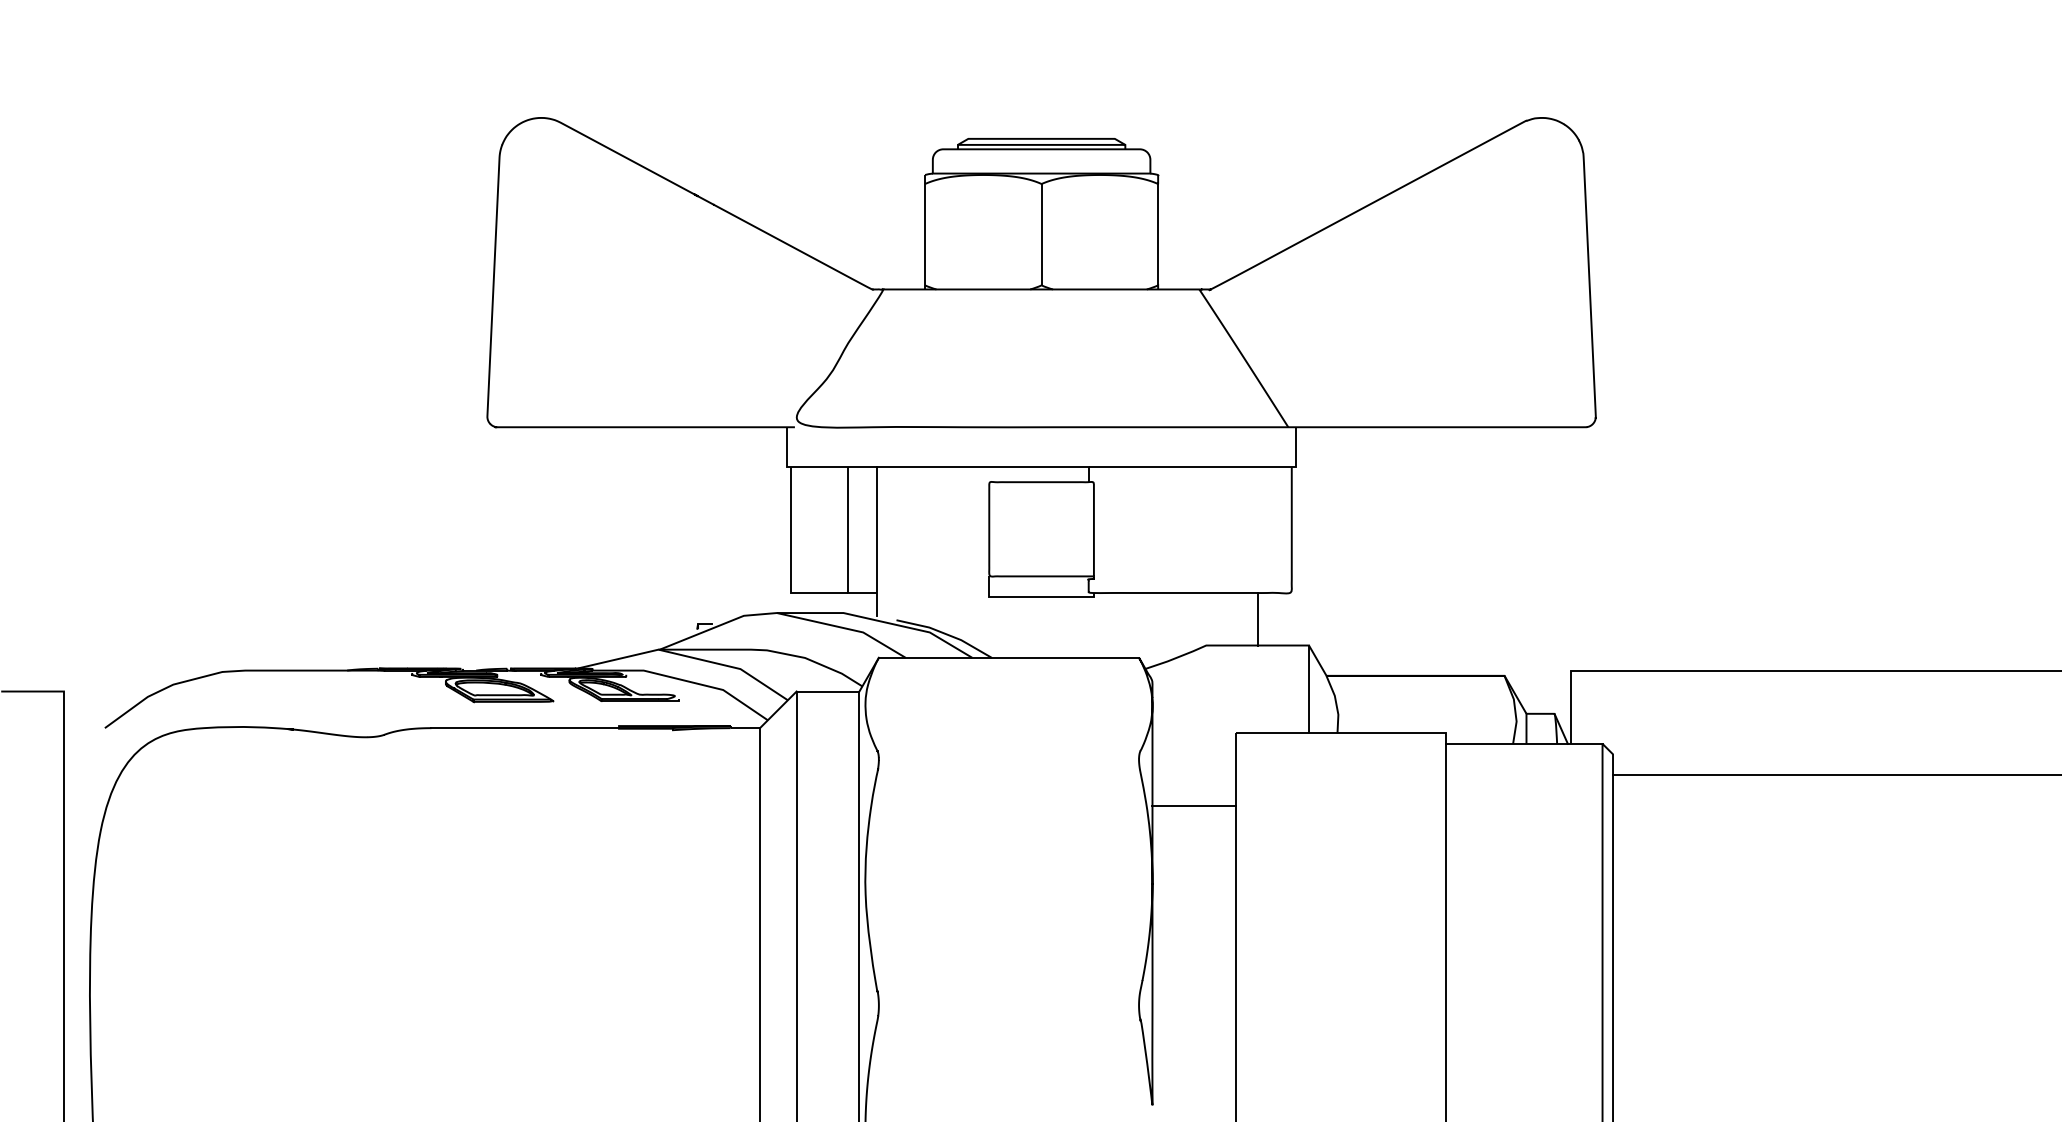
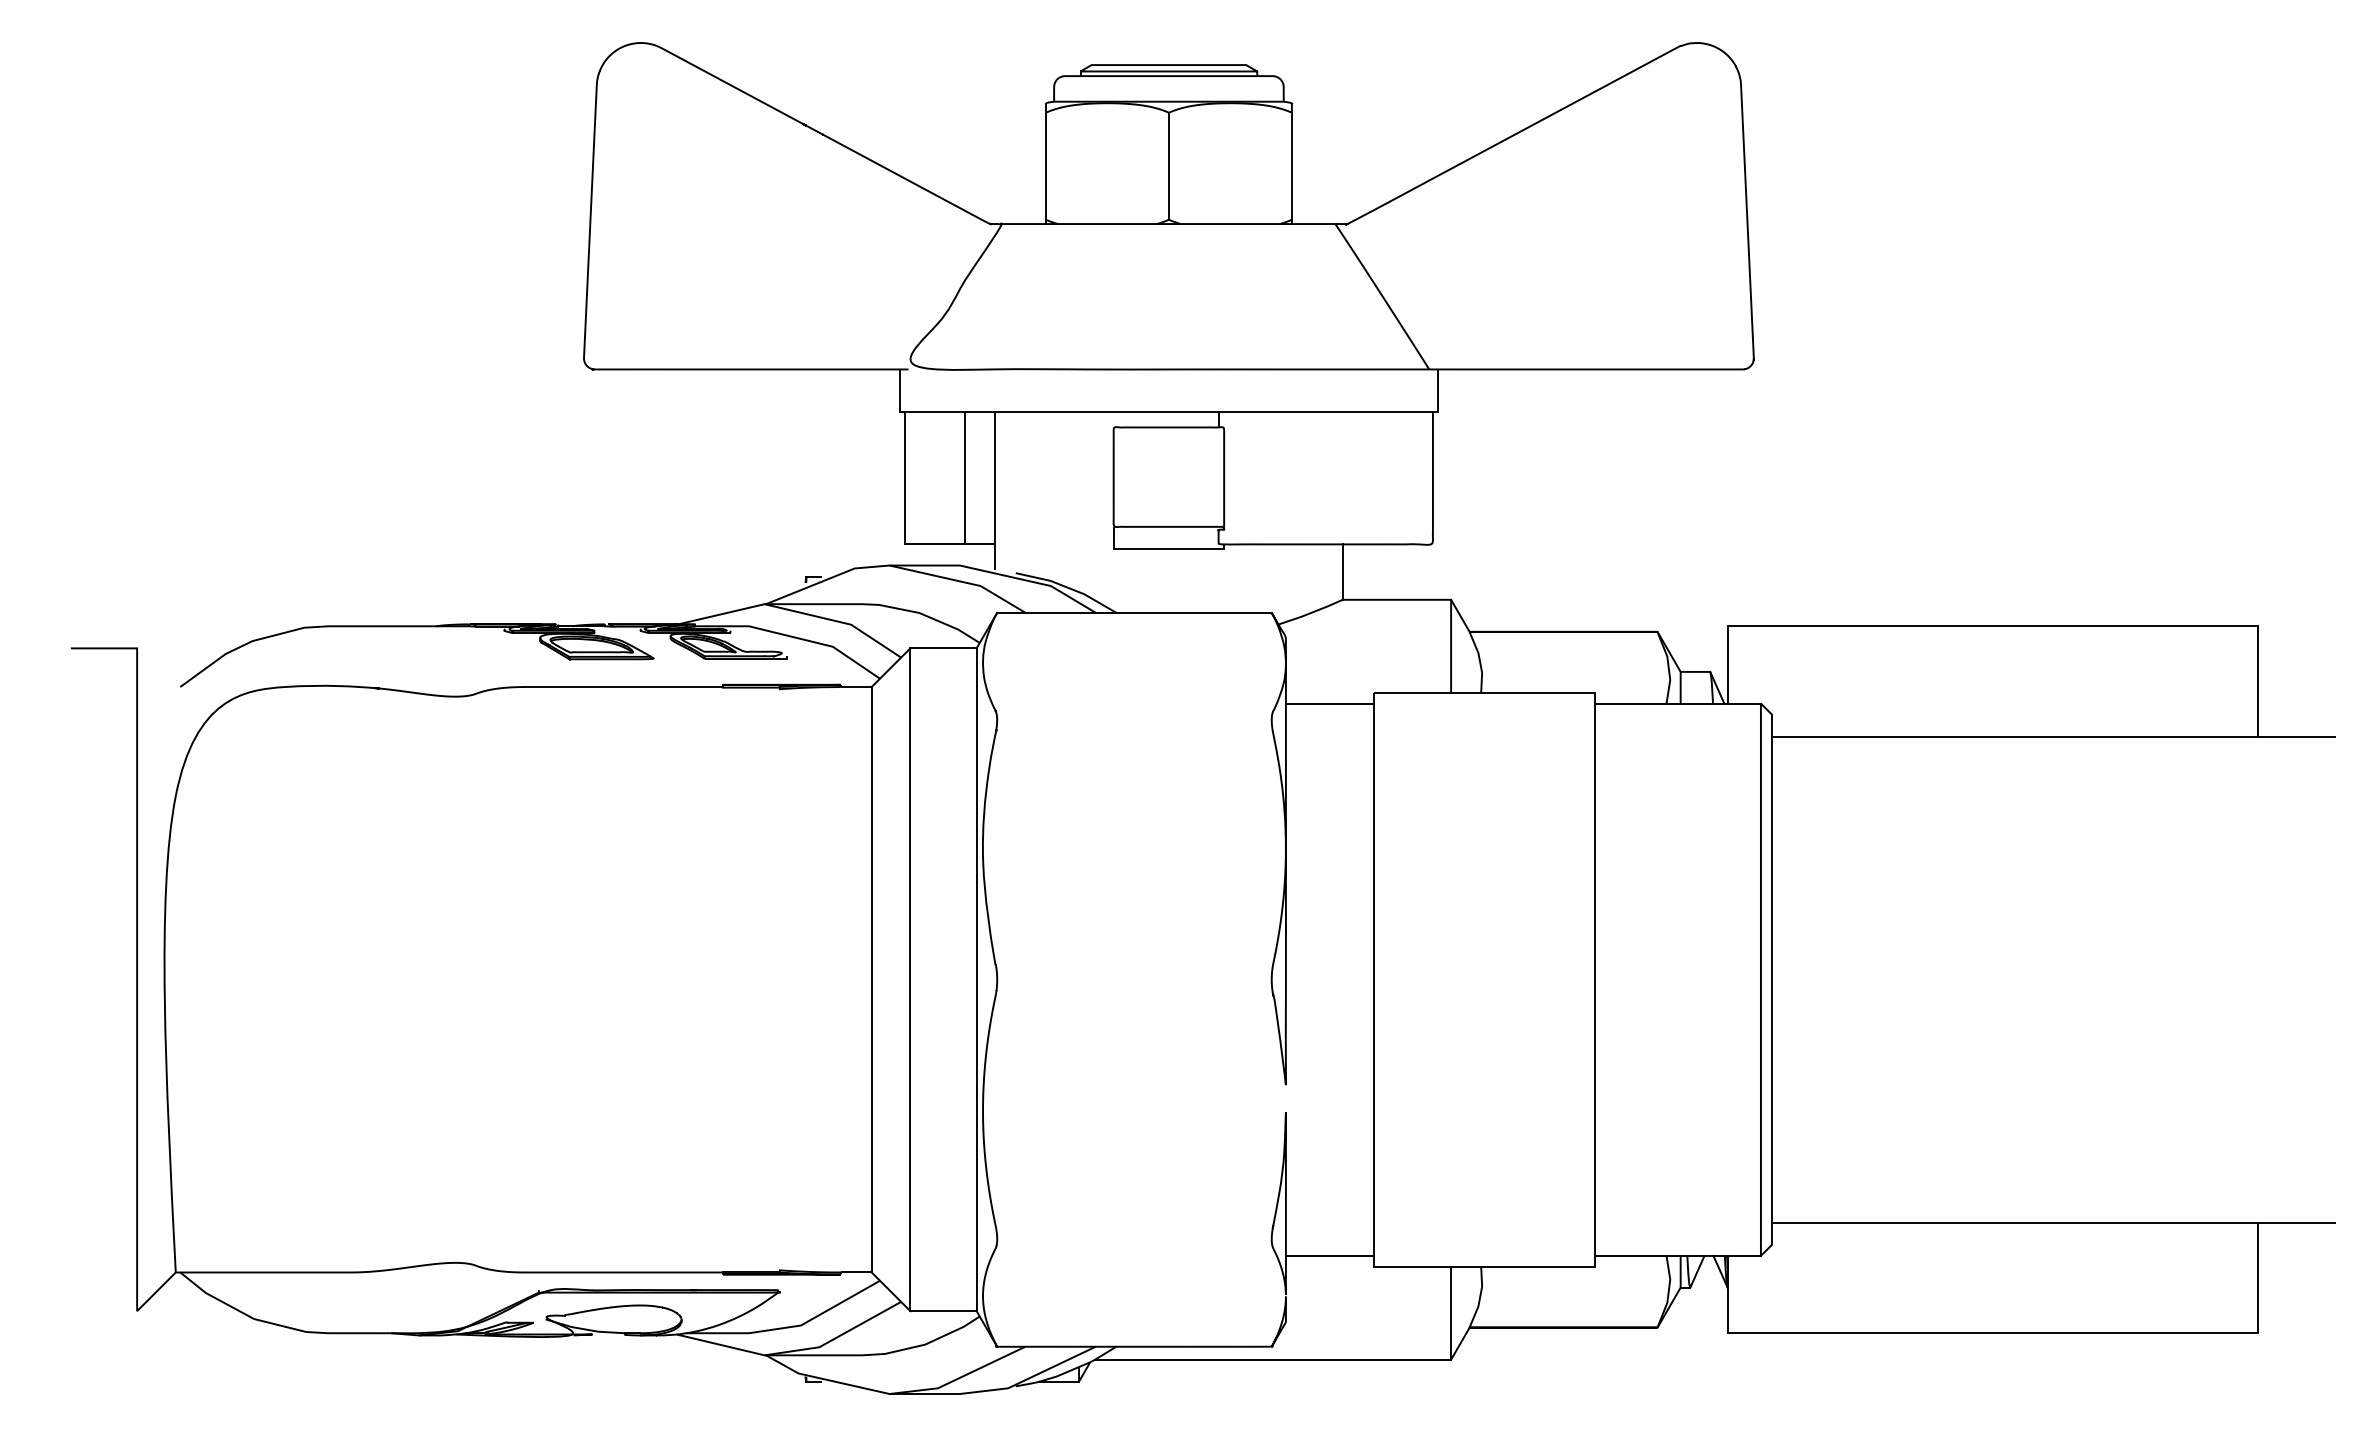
line: (1258, 618) -> (1342, 571), moved
line: (1193, 806) -> (1329, 703), moved

